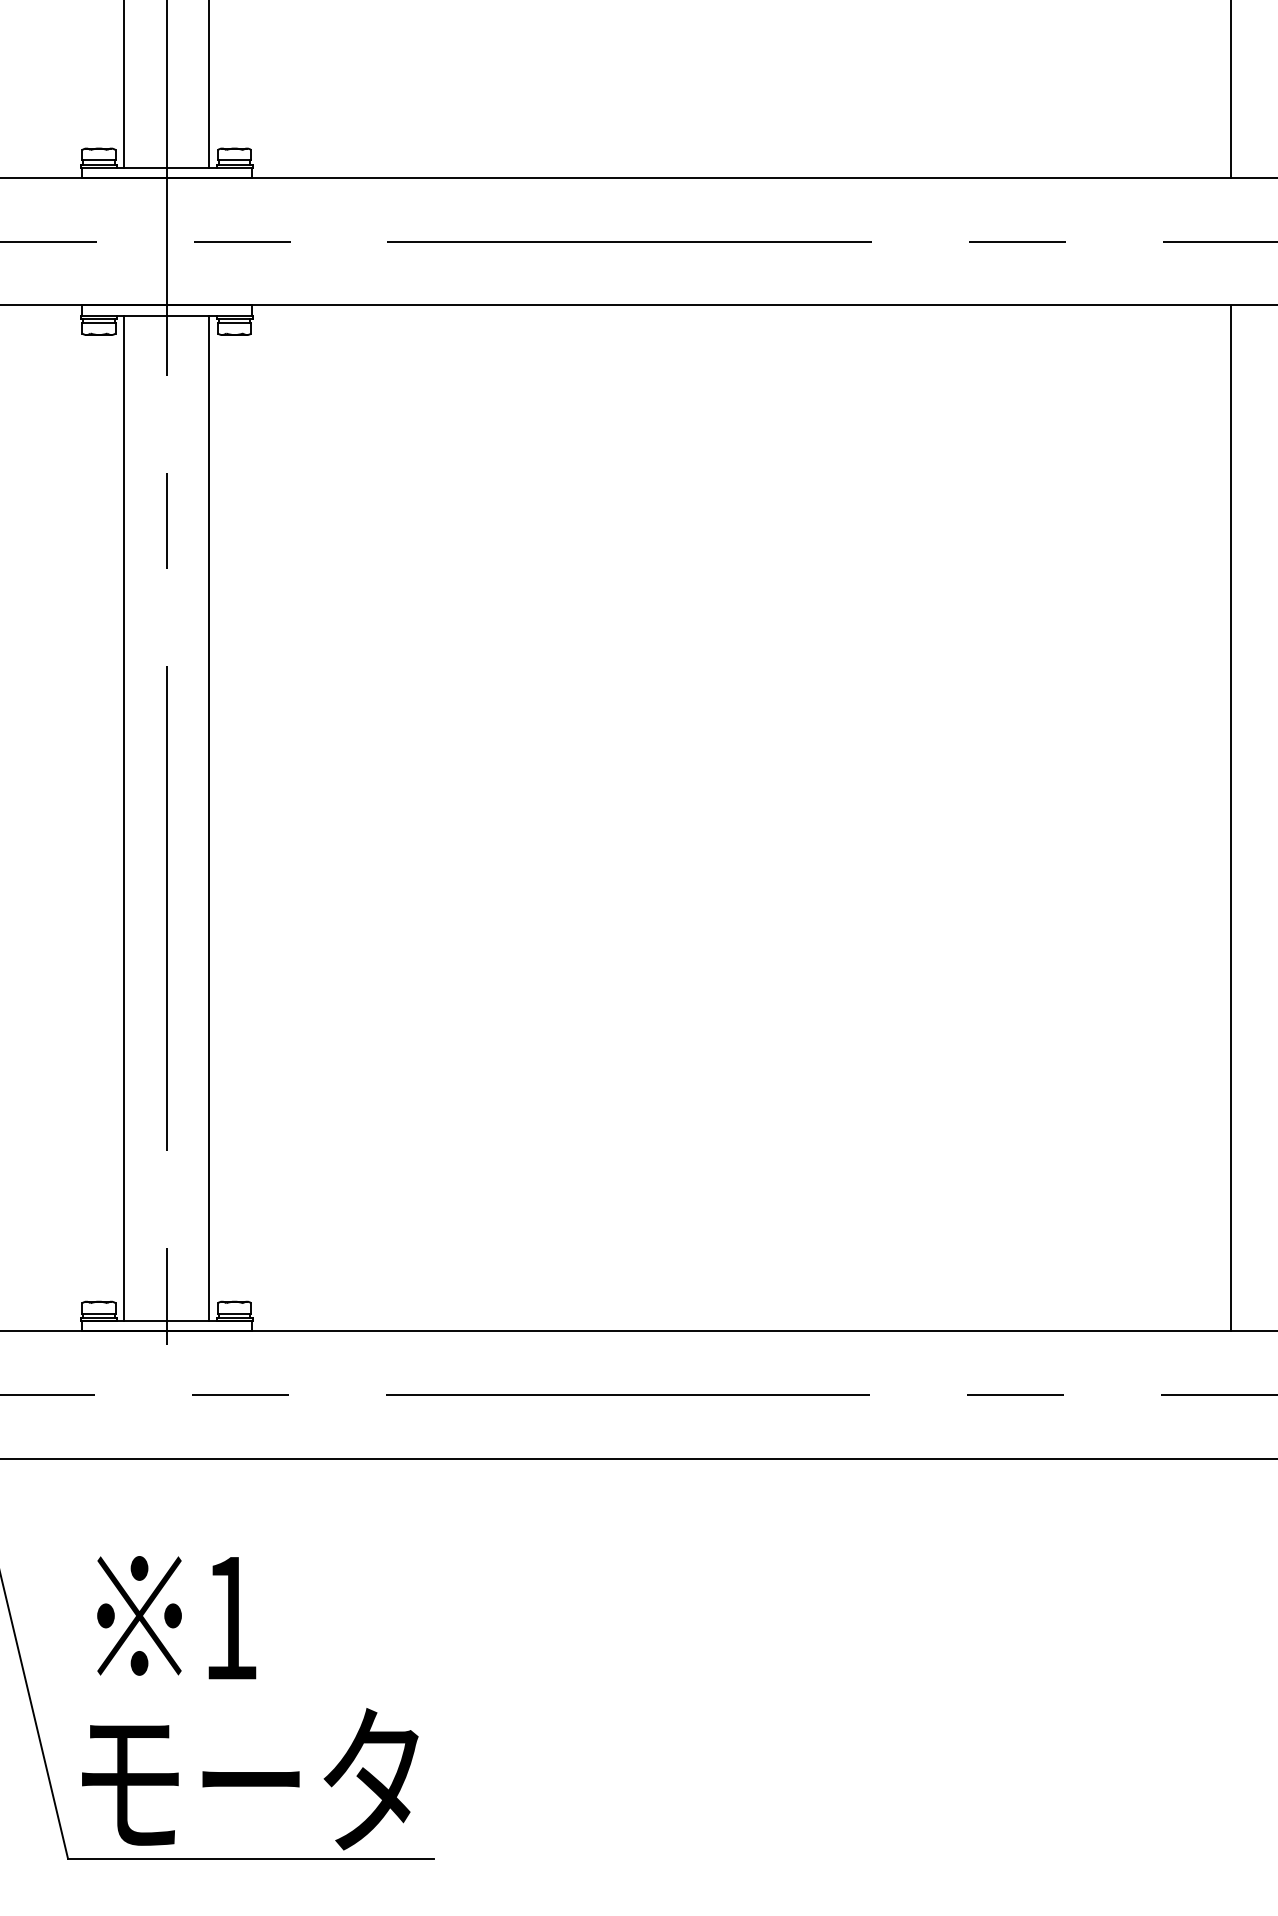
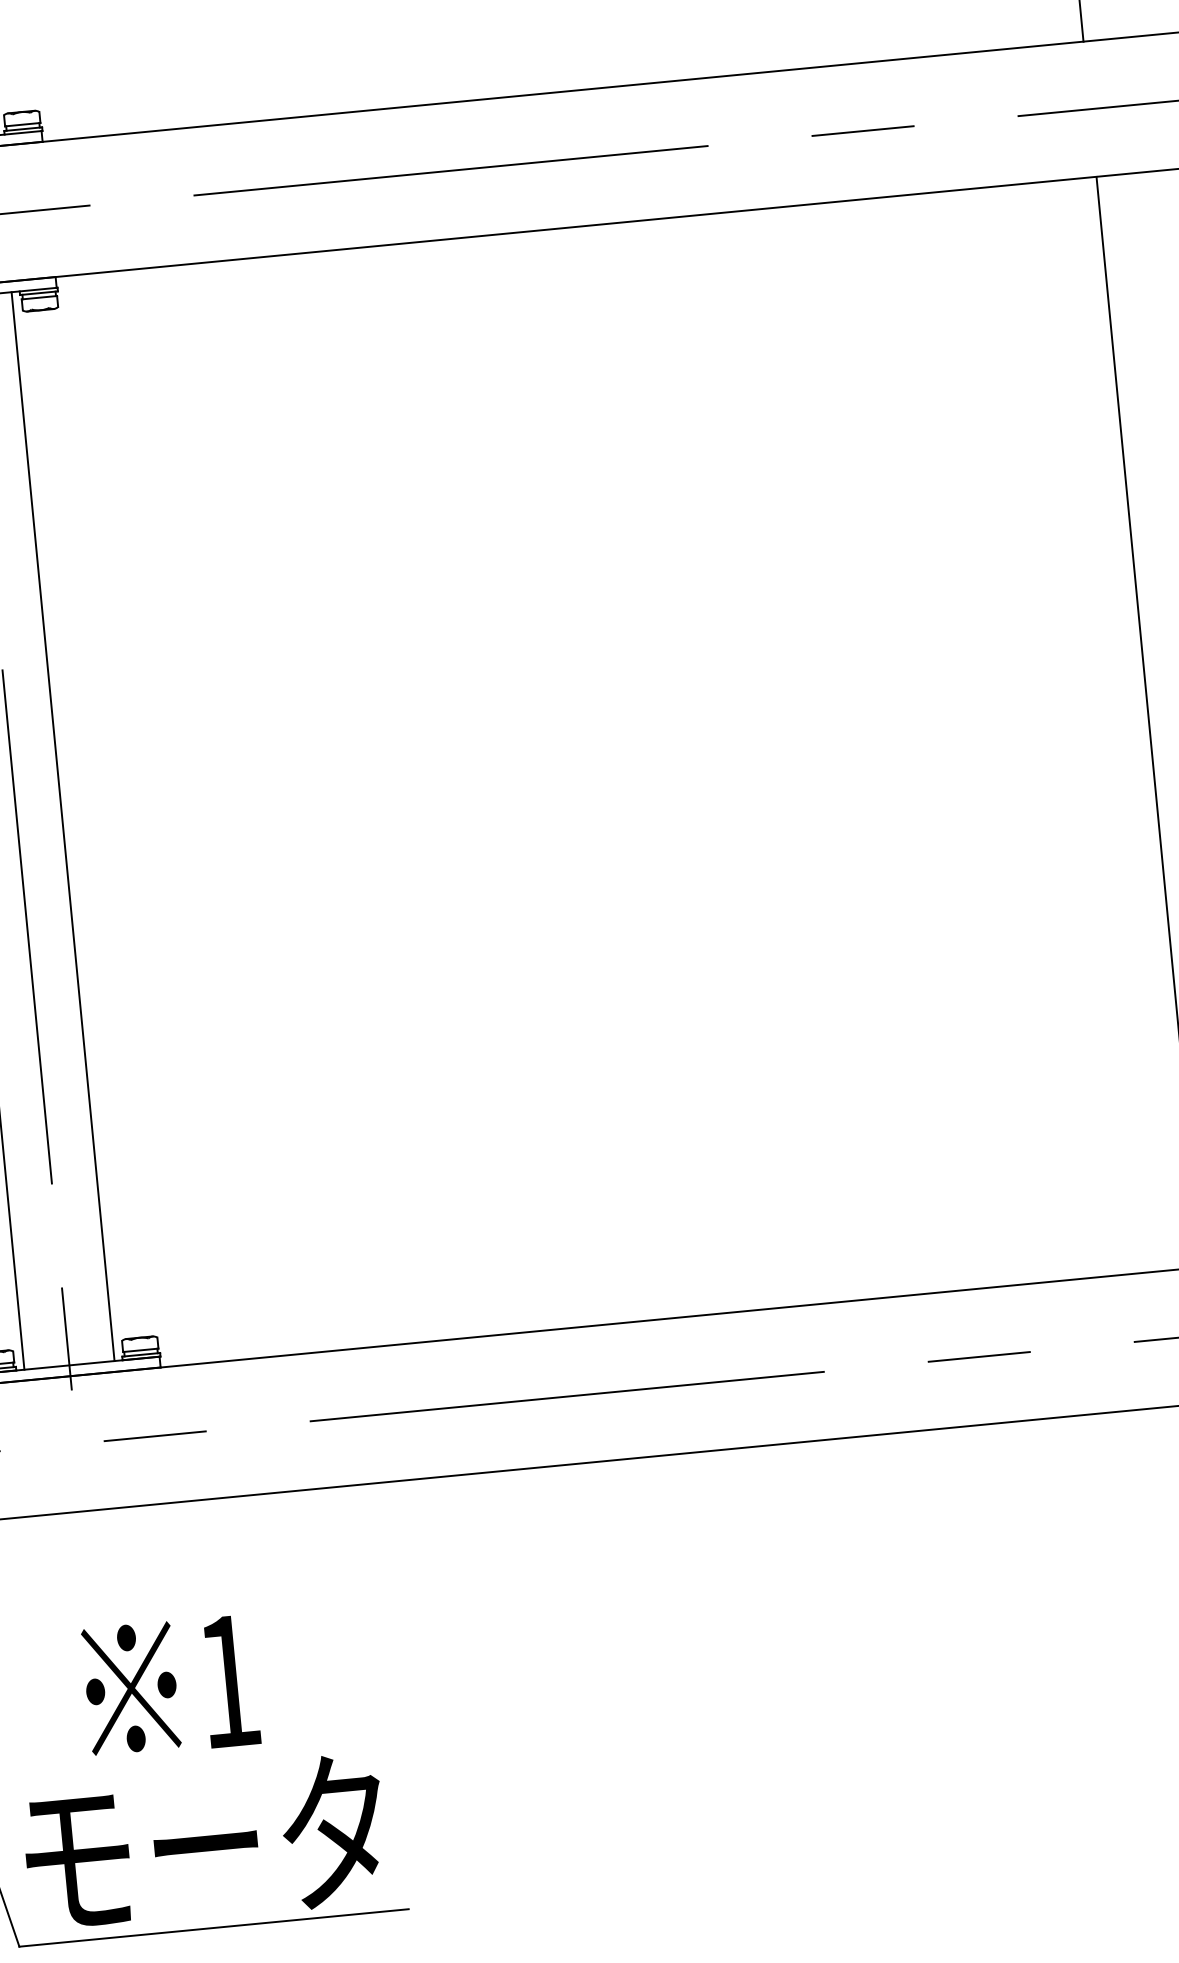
text: (176, 1617) -> (170, 1686), moved

